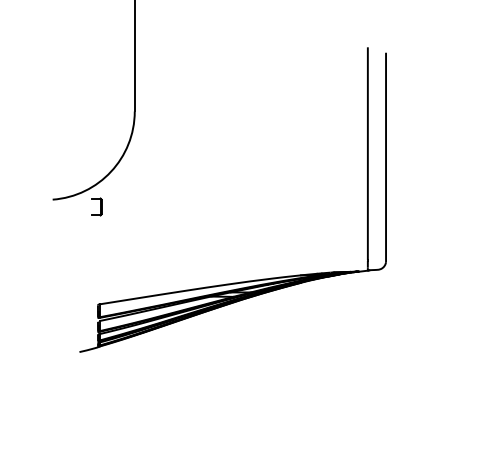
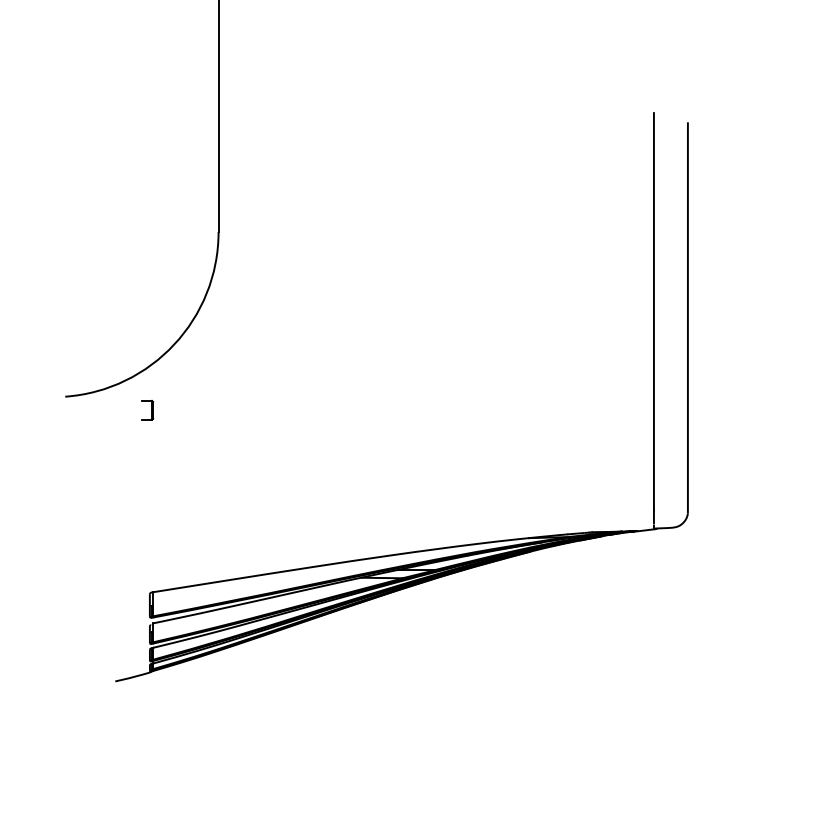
part: (96, 206) -> (147, 409), size x0.6

